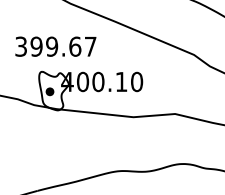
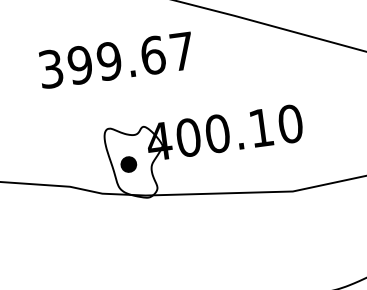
text: (55, 46) -> (115, 59), moved

